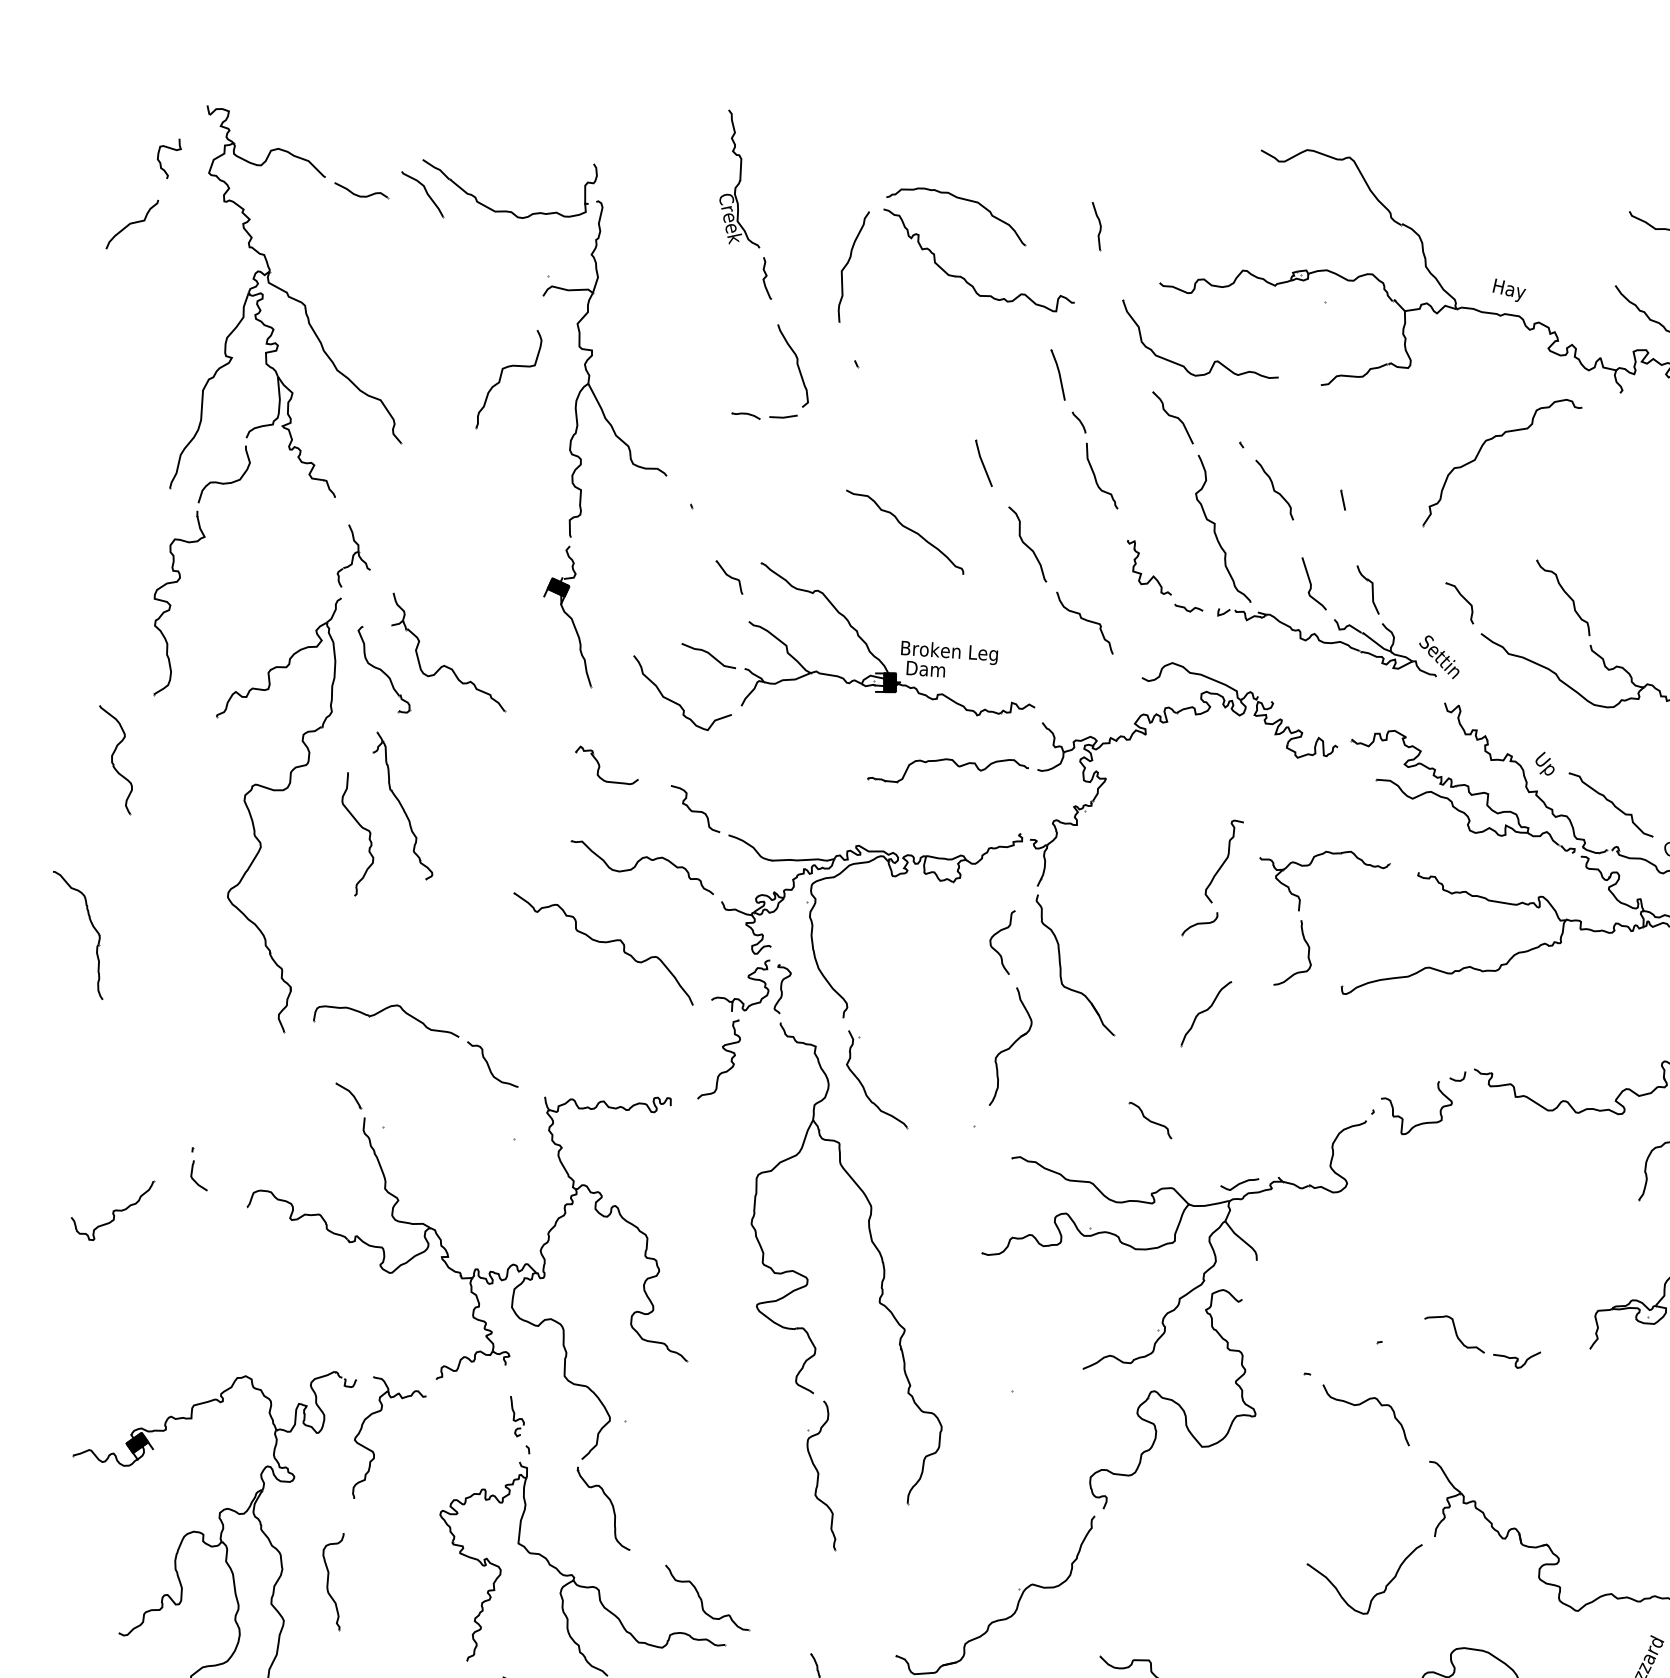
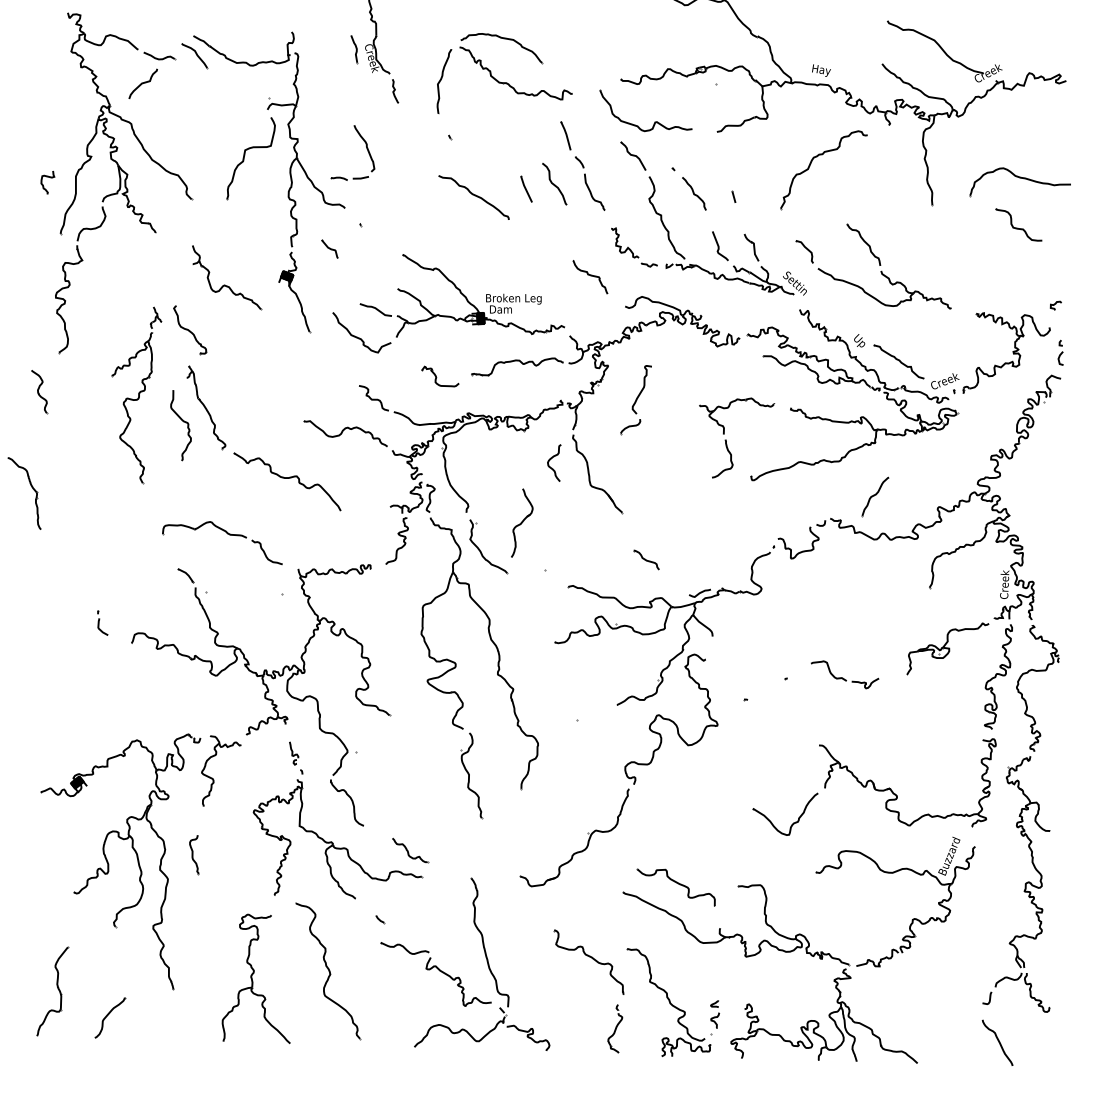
curve: (161, 161) -> (43, 184), moved
curve: (131, 223) -> (142, 83), moved
part: (1096, 226) -> (354, 49), moved
part: (796, 367) -> (366, 149), moved
part: (509, 380) -> (251, 159), size x1.4
curve: (906, 530) -> (474, 196), moved
curve: (1027, 544) -> (554, 184), moved
part: (728, 576) -> (329, 248), moved
part: (446, 664) -> (225, 284), moved
part: (115, 759) -> (39, 391), size x0.7
part: (606, 765) -> (440, 376), moved
part: (283, 777) -> (136, 395), size x0.6
part: (1211, 879) -> (635, 400), moved
part: (603, 948) -> (287, 481), moved
part: (1206, 1013) -> (875, 496), moved
part: (1012, 1046) -> (522, 522), moved
part: (112, 1209) -> (54, 649), removed
curve: (1362, 1405) -> (778, 715), removed
part: (332, 1580) -> (194, 854), size x0.7
part: (708, 1598) -> (410, 850), size x0.7

